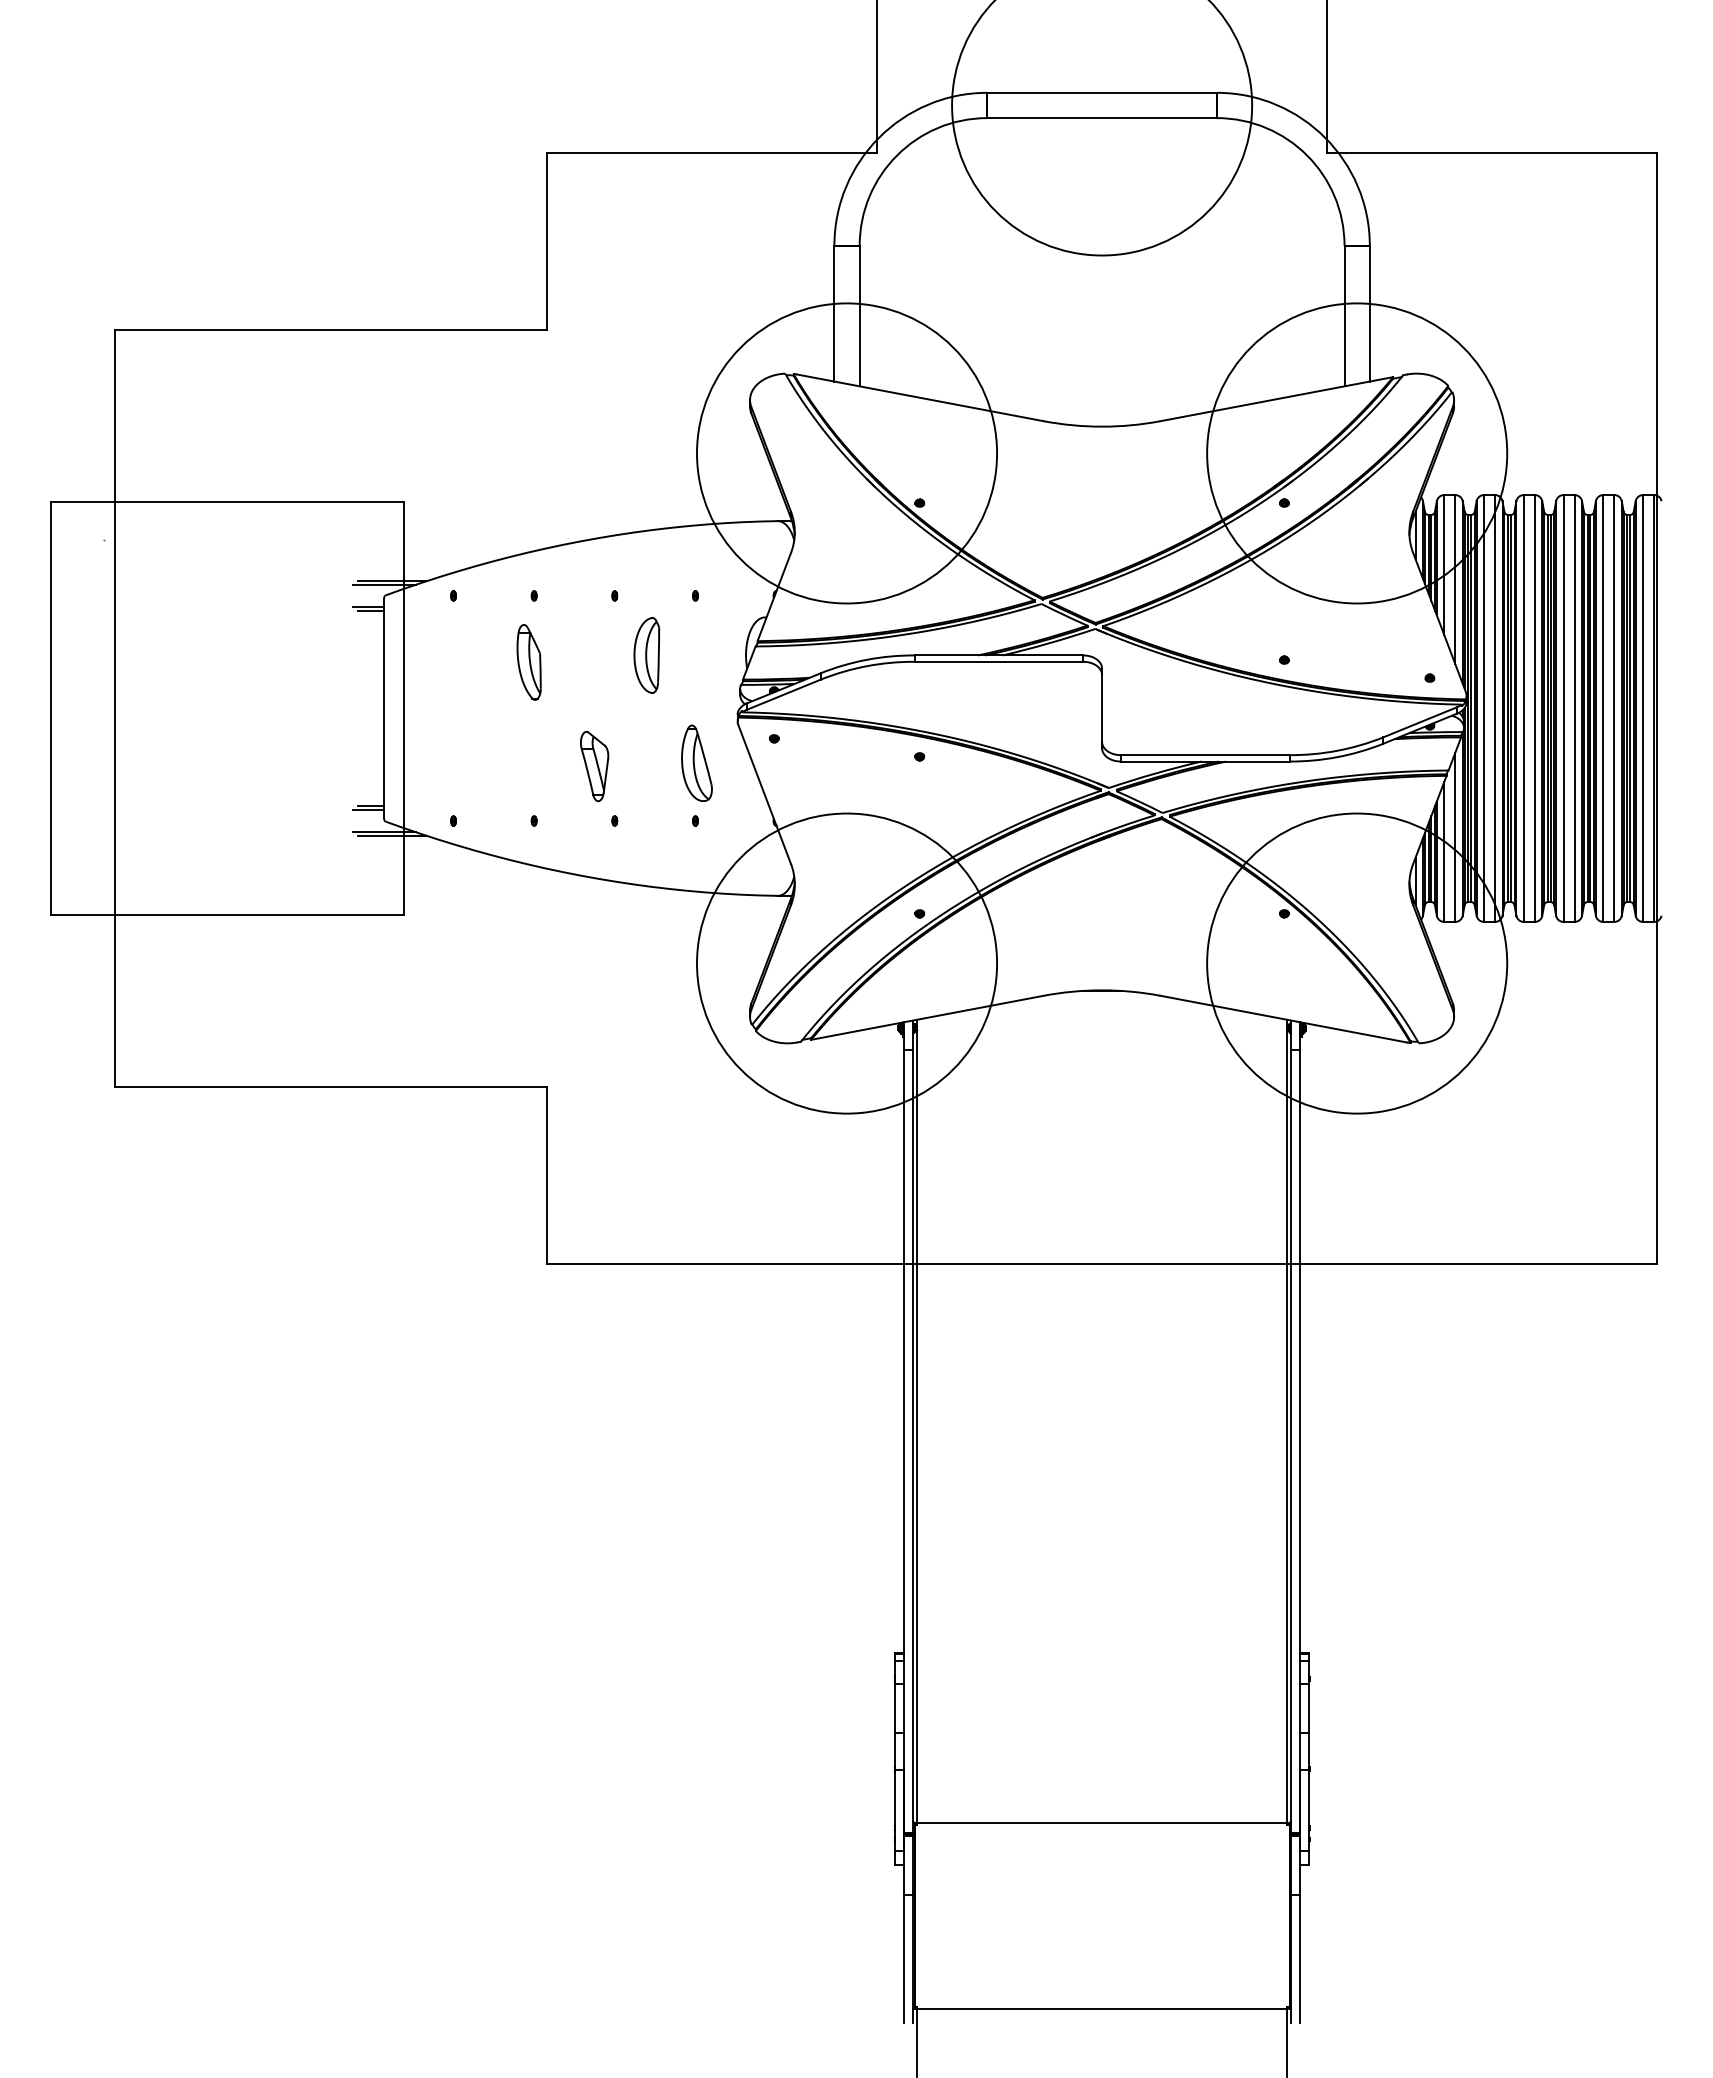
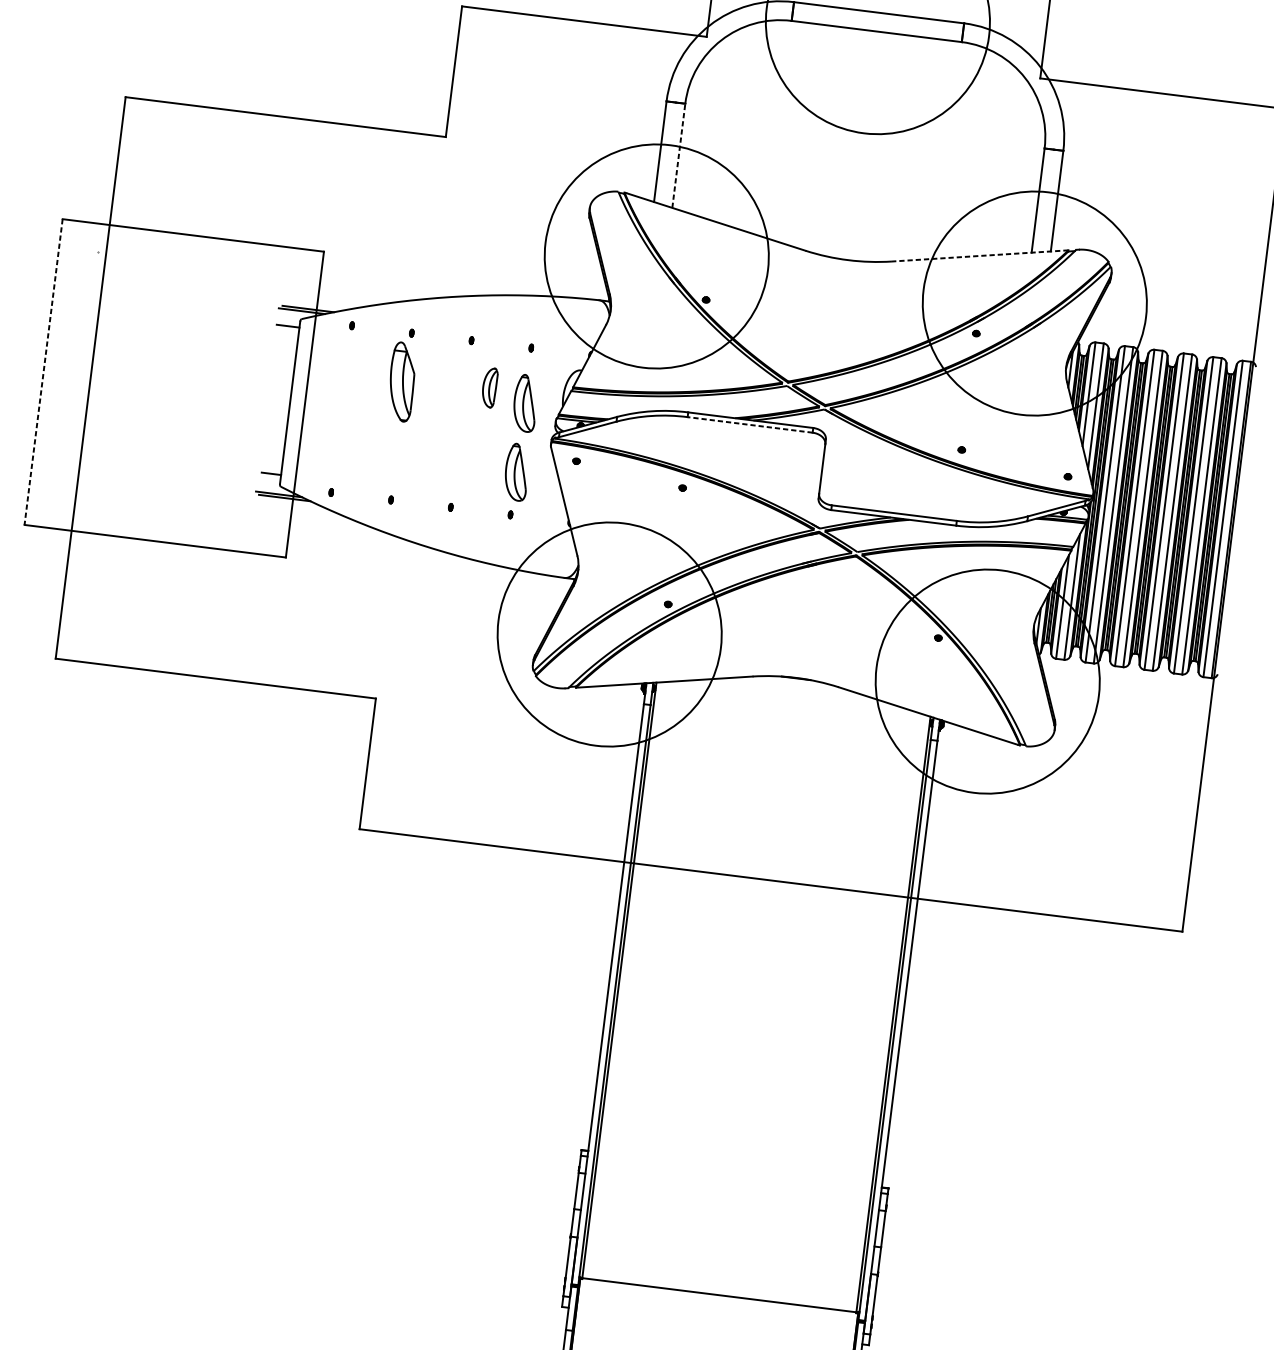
line: (859, 315) -> (678, 155), solid -> dashed
line: (1276, 399) -> (980, 256), solid -> dashed
line: (370, 610) -> (289, 328), removed
part: (646, 655) -> (489, 387), size x0.7
line: (998, 661) -> (749, 424), solid -> dashed
part: (528, 662) -> (401, 382), size x1.4
part: (696, 669) -> (525, 402), added
line: (51, 709) -> (43, 372), solid -> dashed
part: (594, 766) -> (440, 465), removed
line: (368, 809) -> (269, 476), removed

